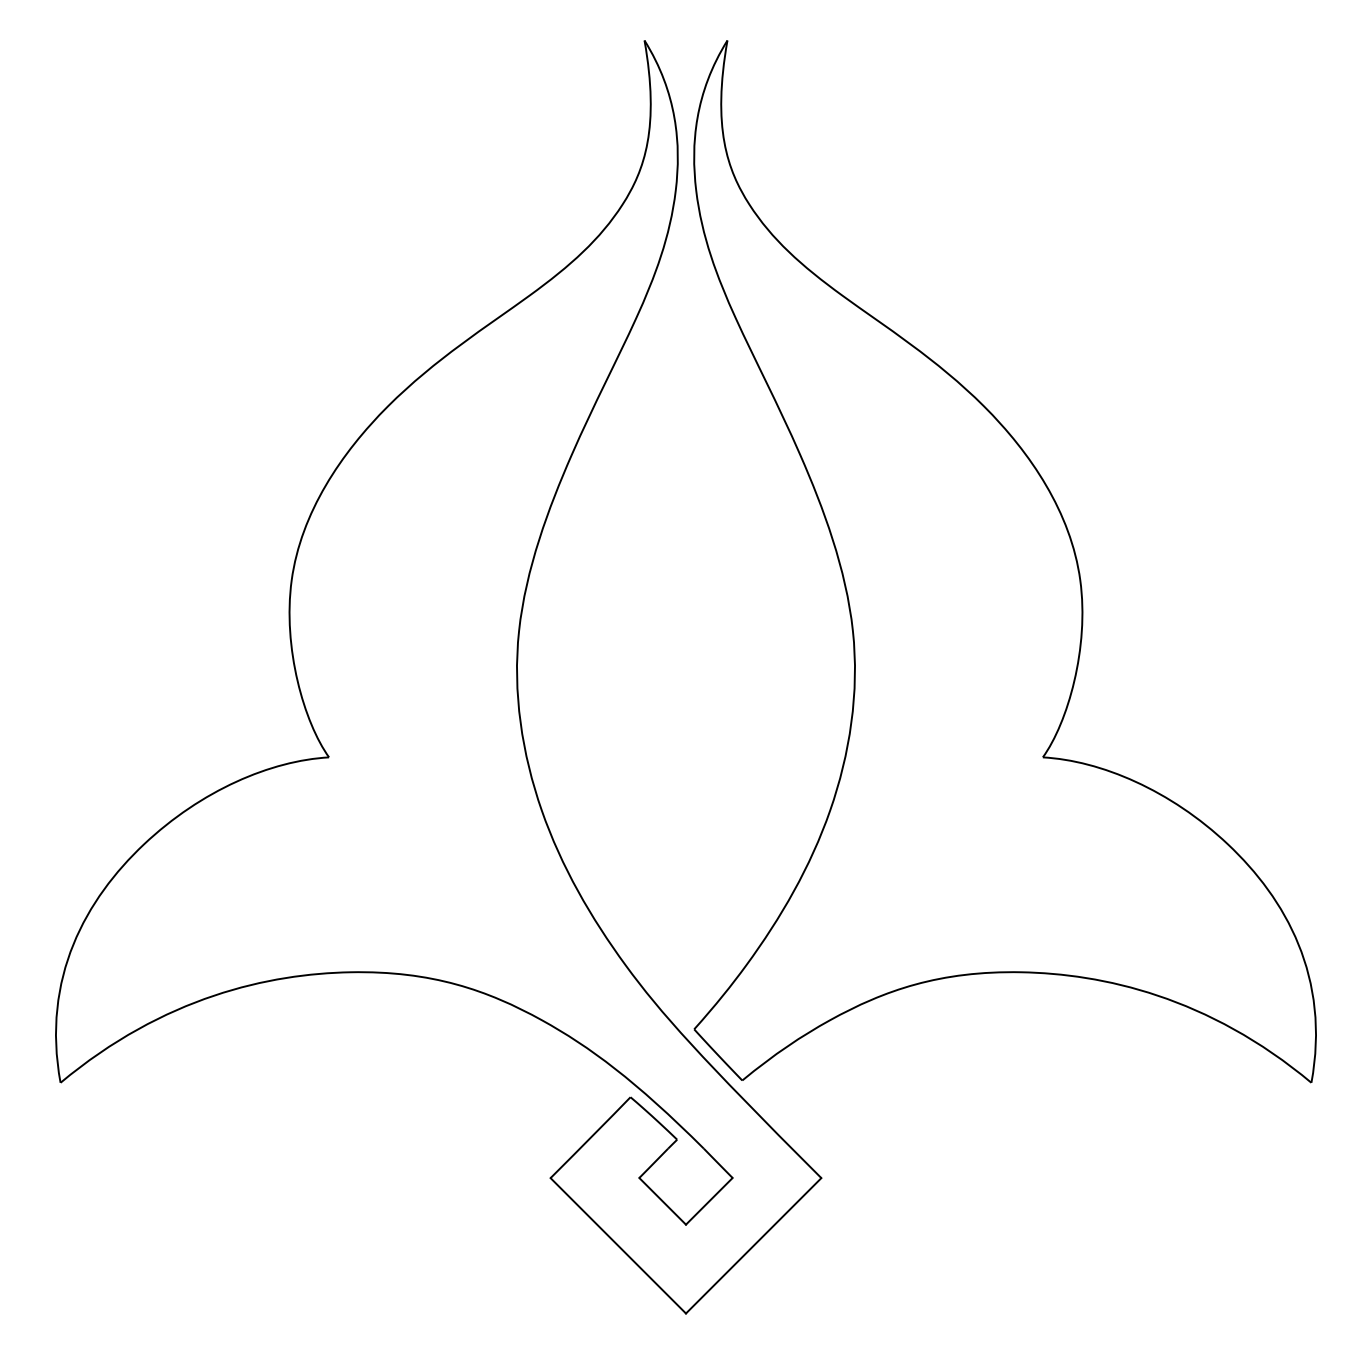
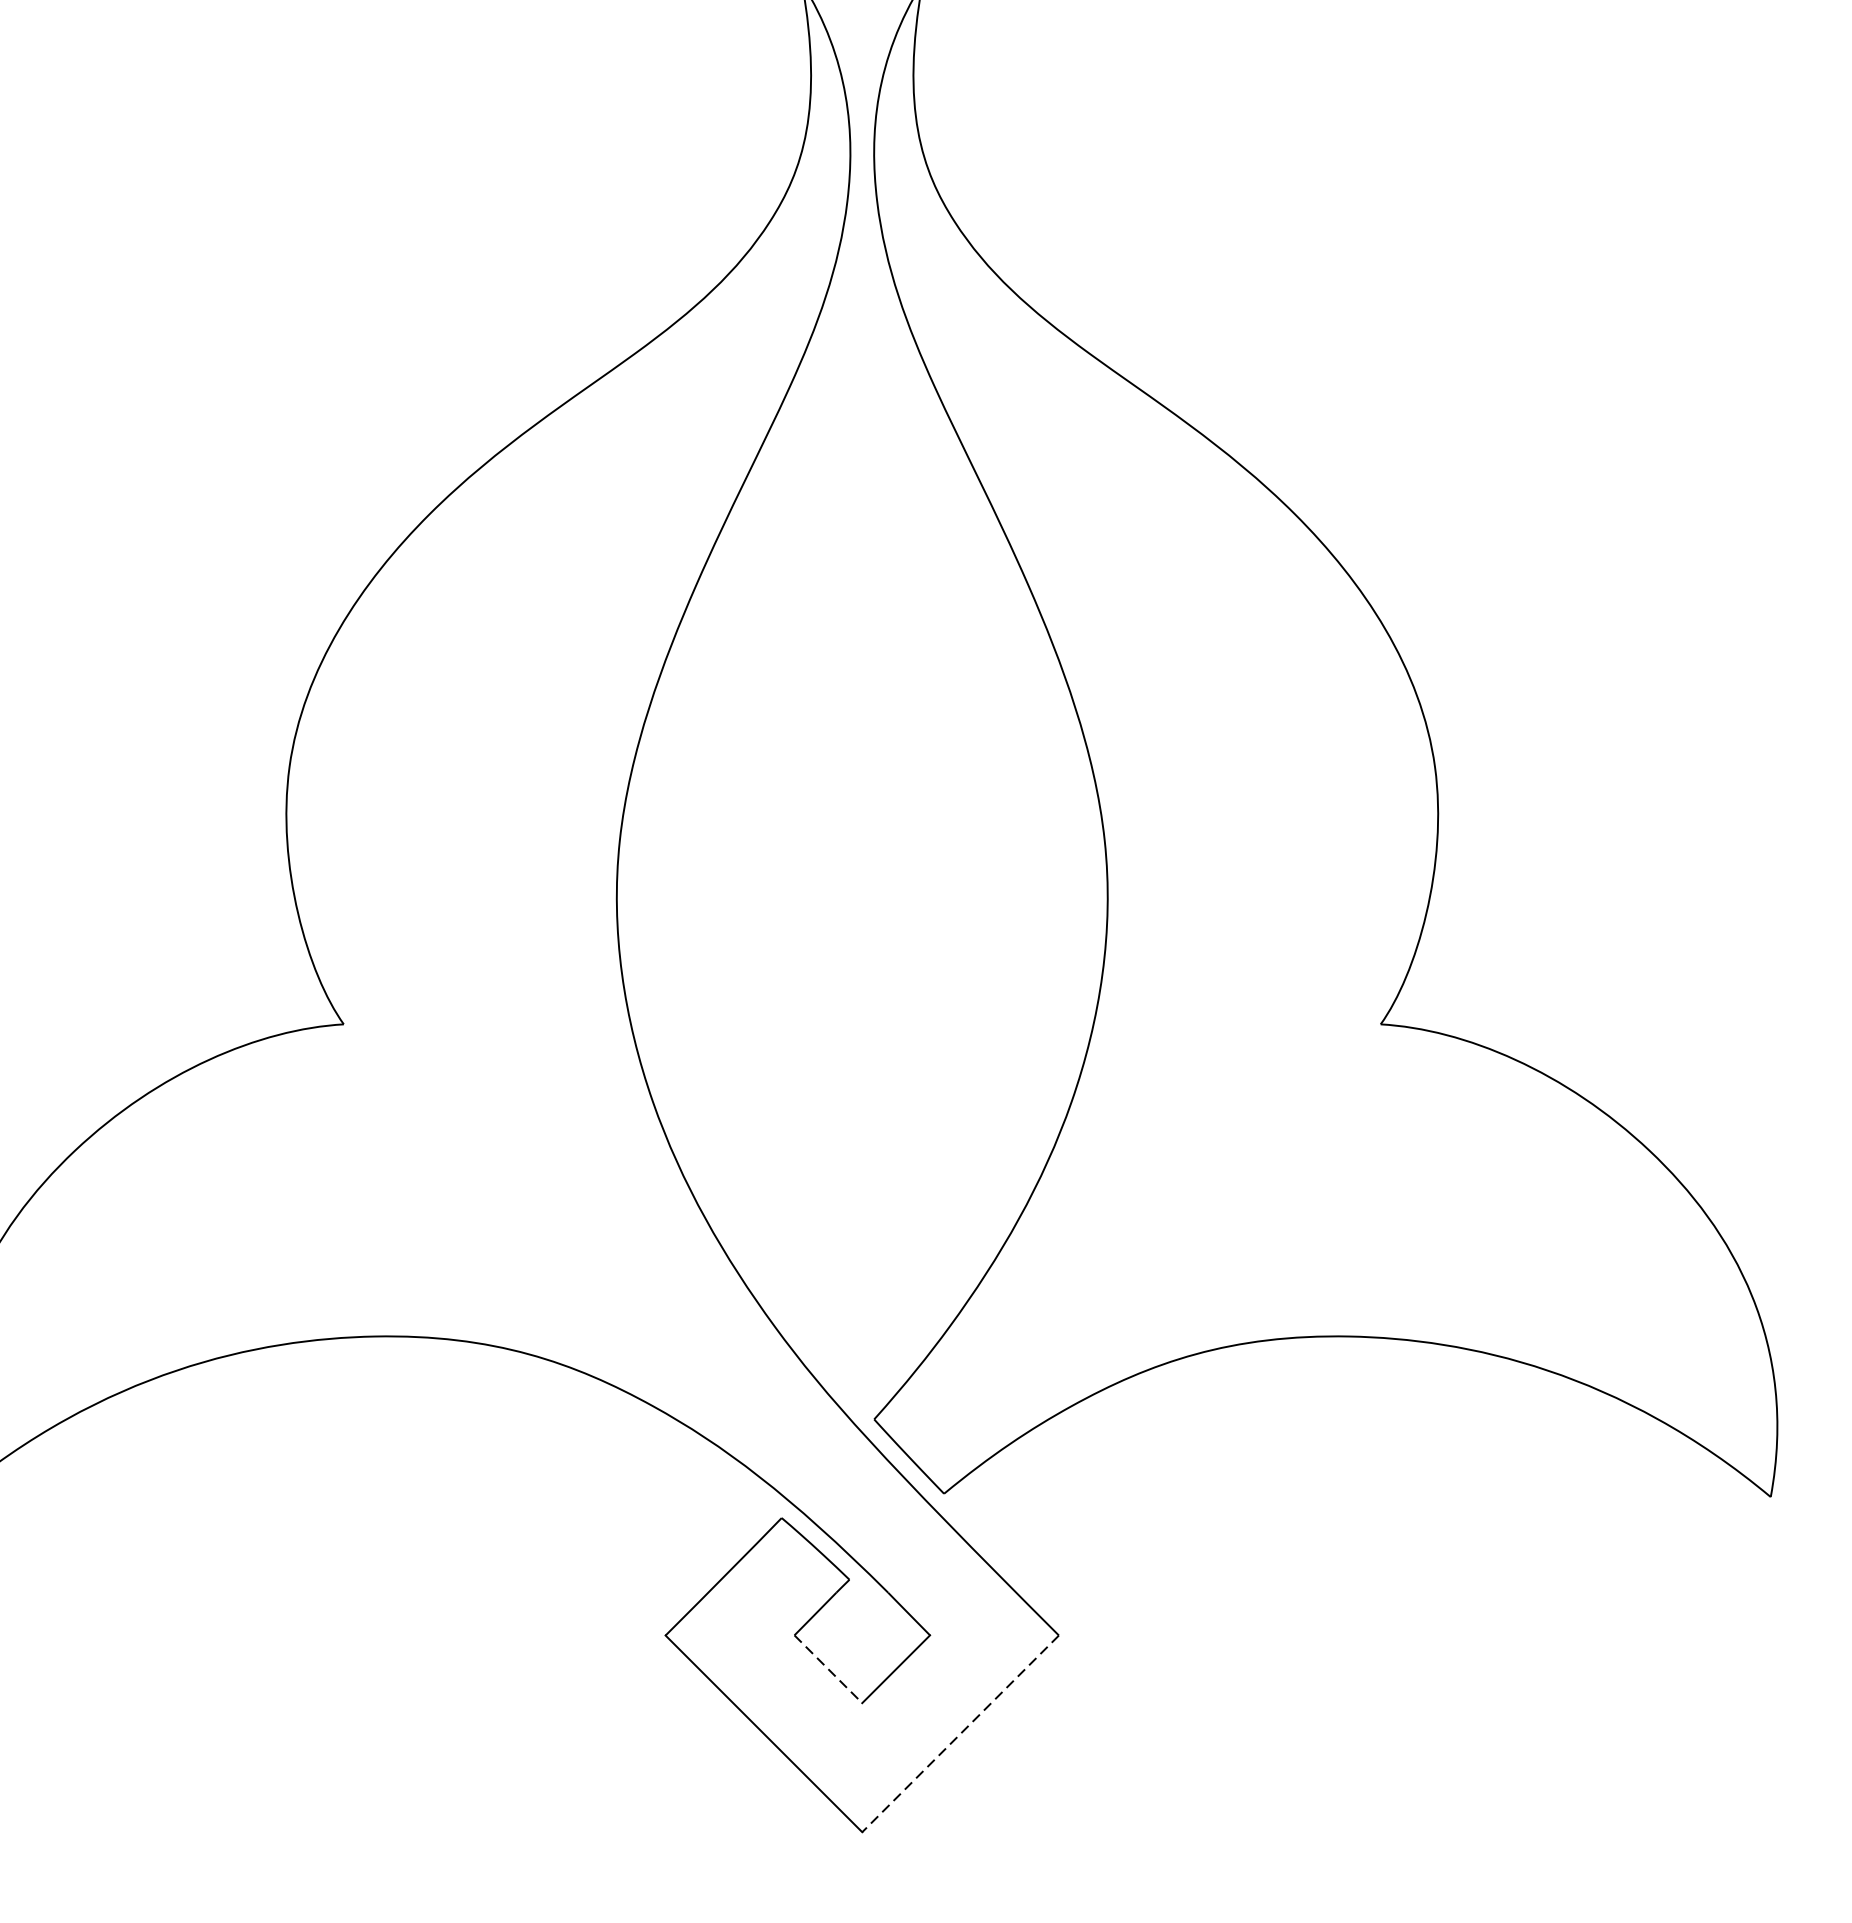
line: (662, 1201) -> (828, 1669), solid -> dashed
line: (753, 1245) -> (960, 1733), solid -> dashed

